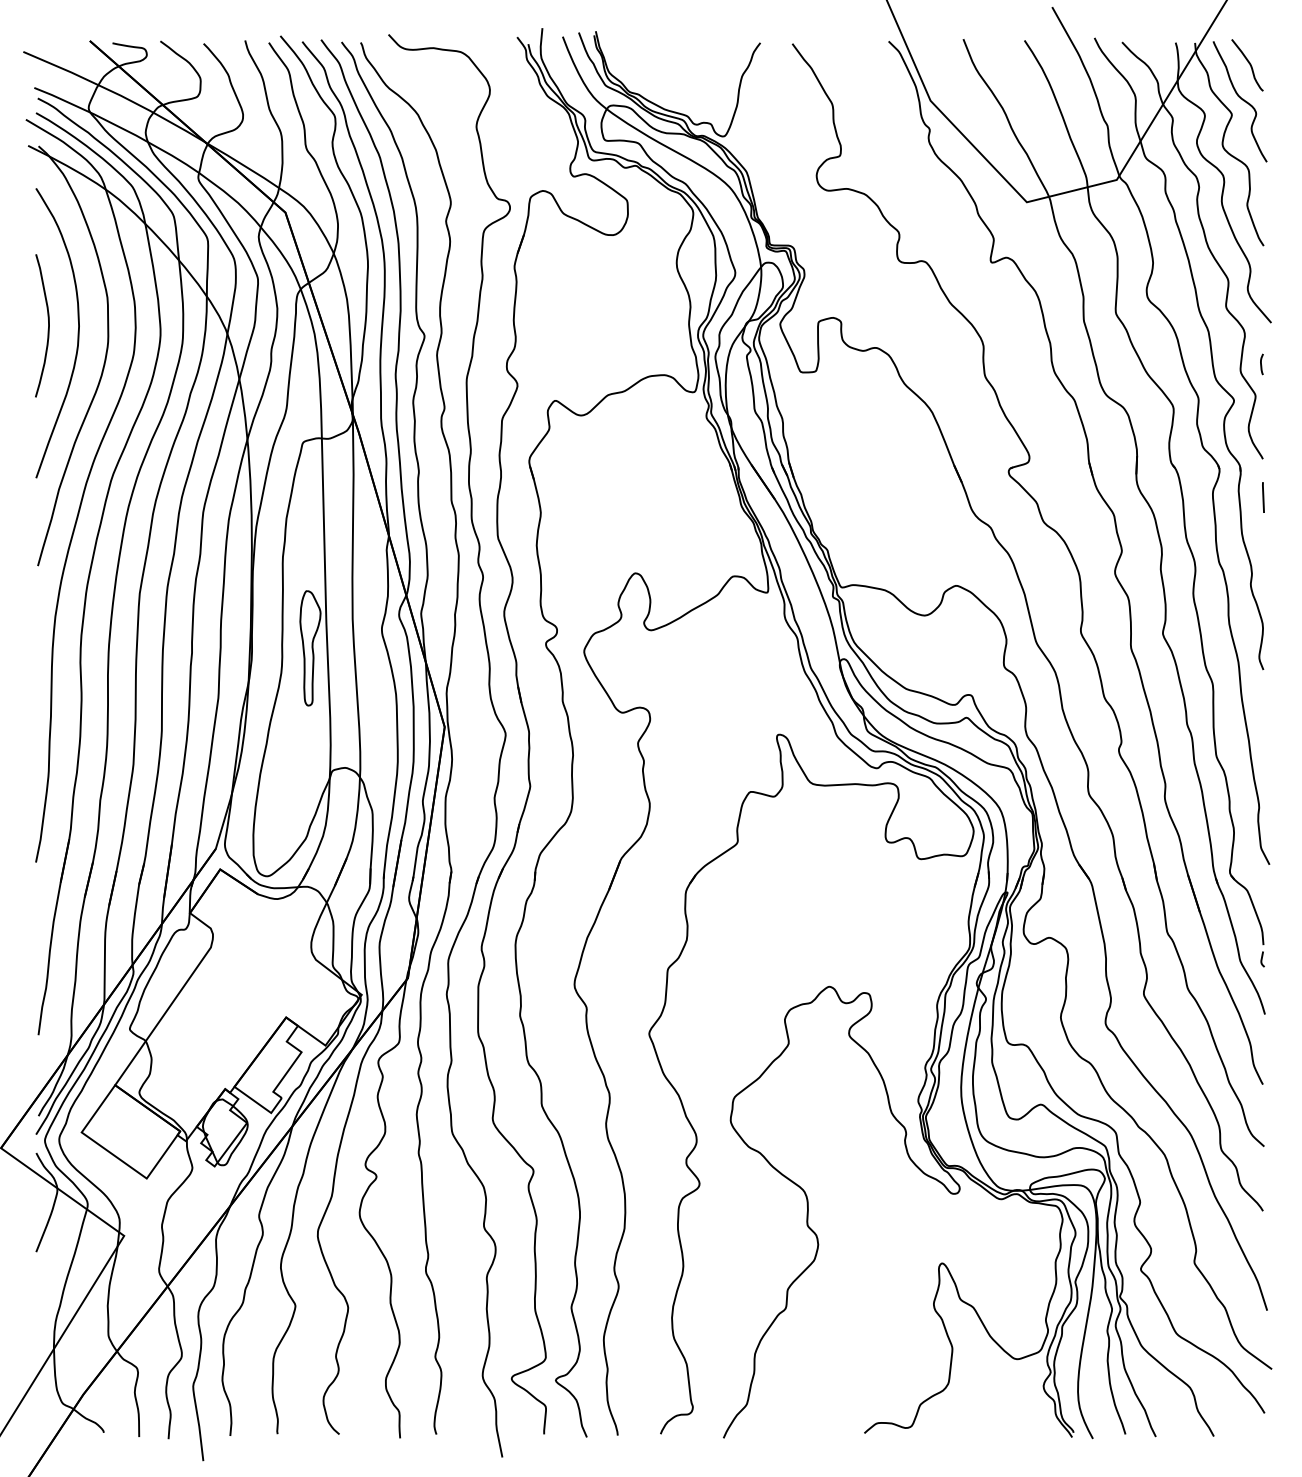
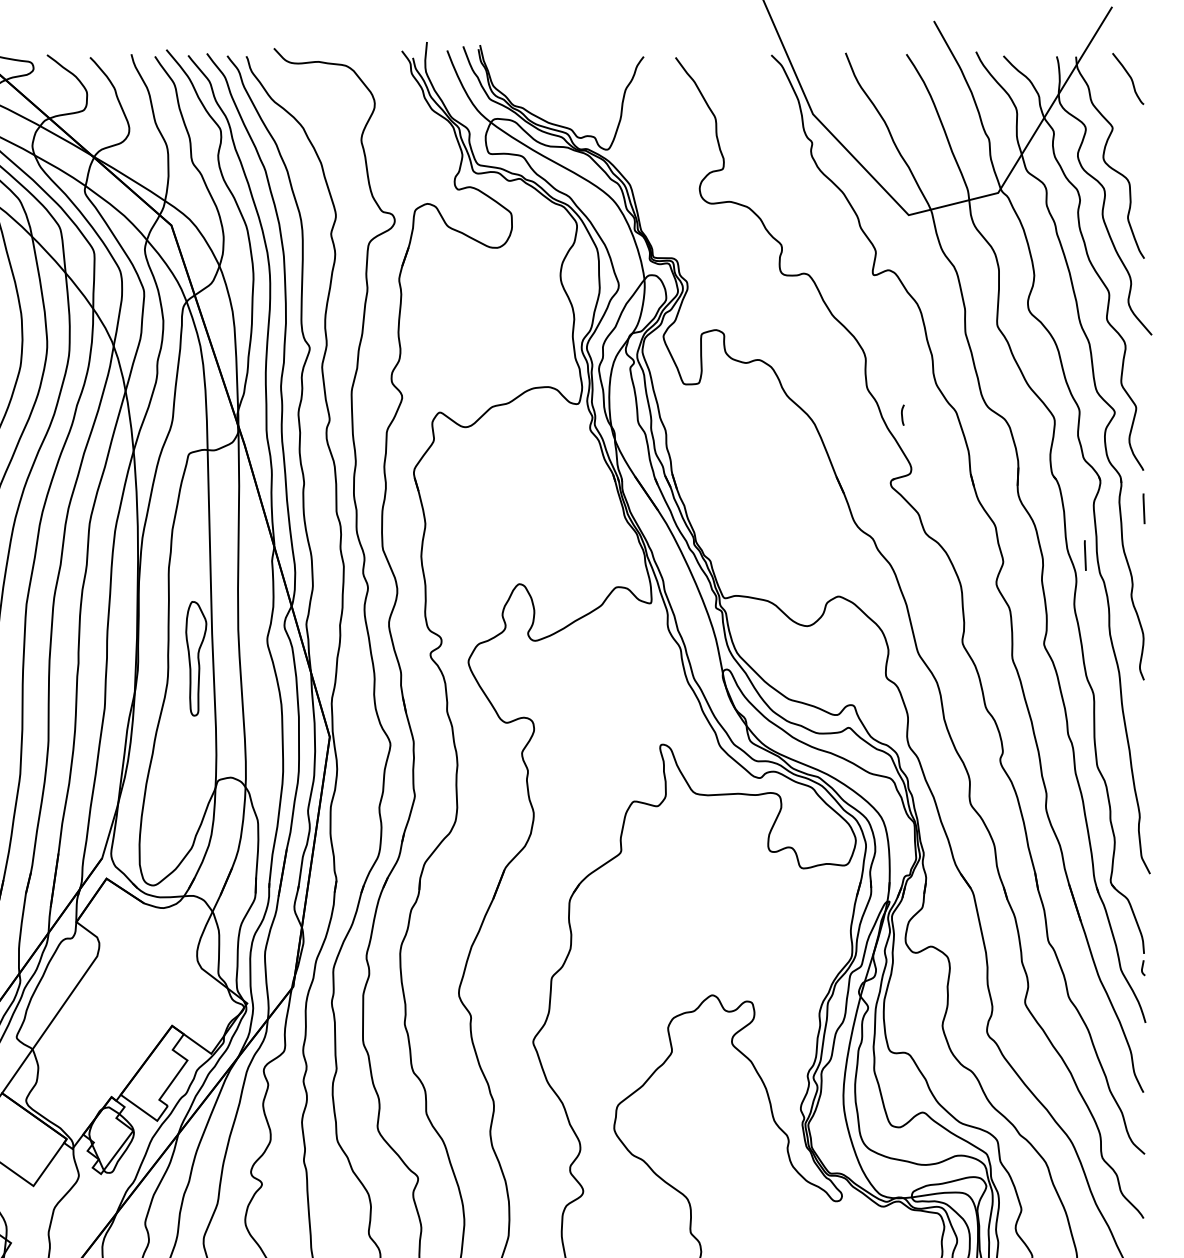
curve: (1241, 99) -> (1122, 112), removed
line: (1261, 364) -> (902, 415), moved
line: (1204, 544) -> (1085, 555), added

